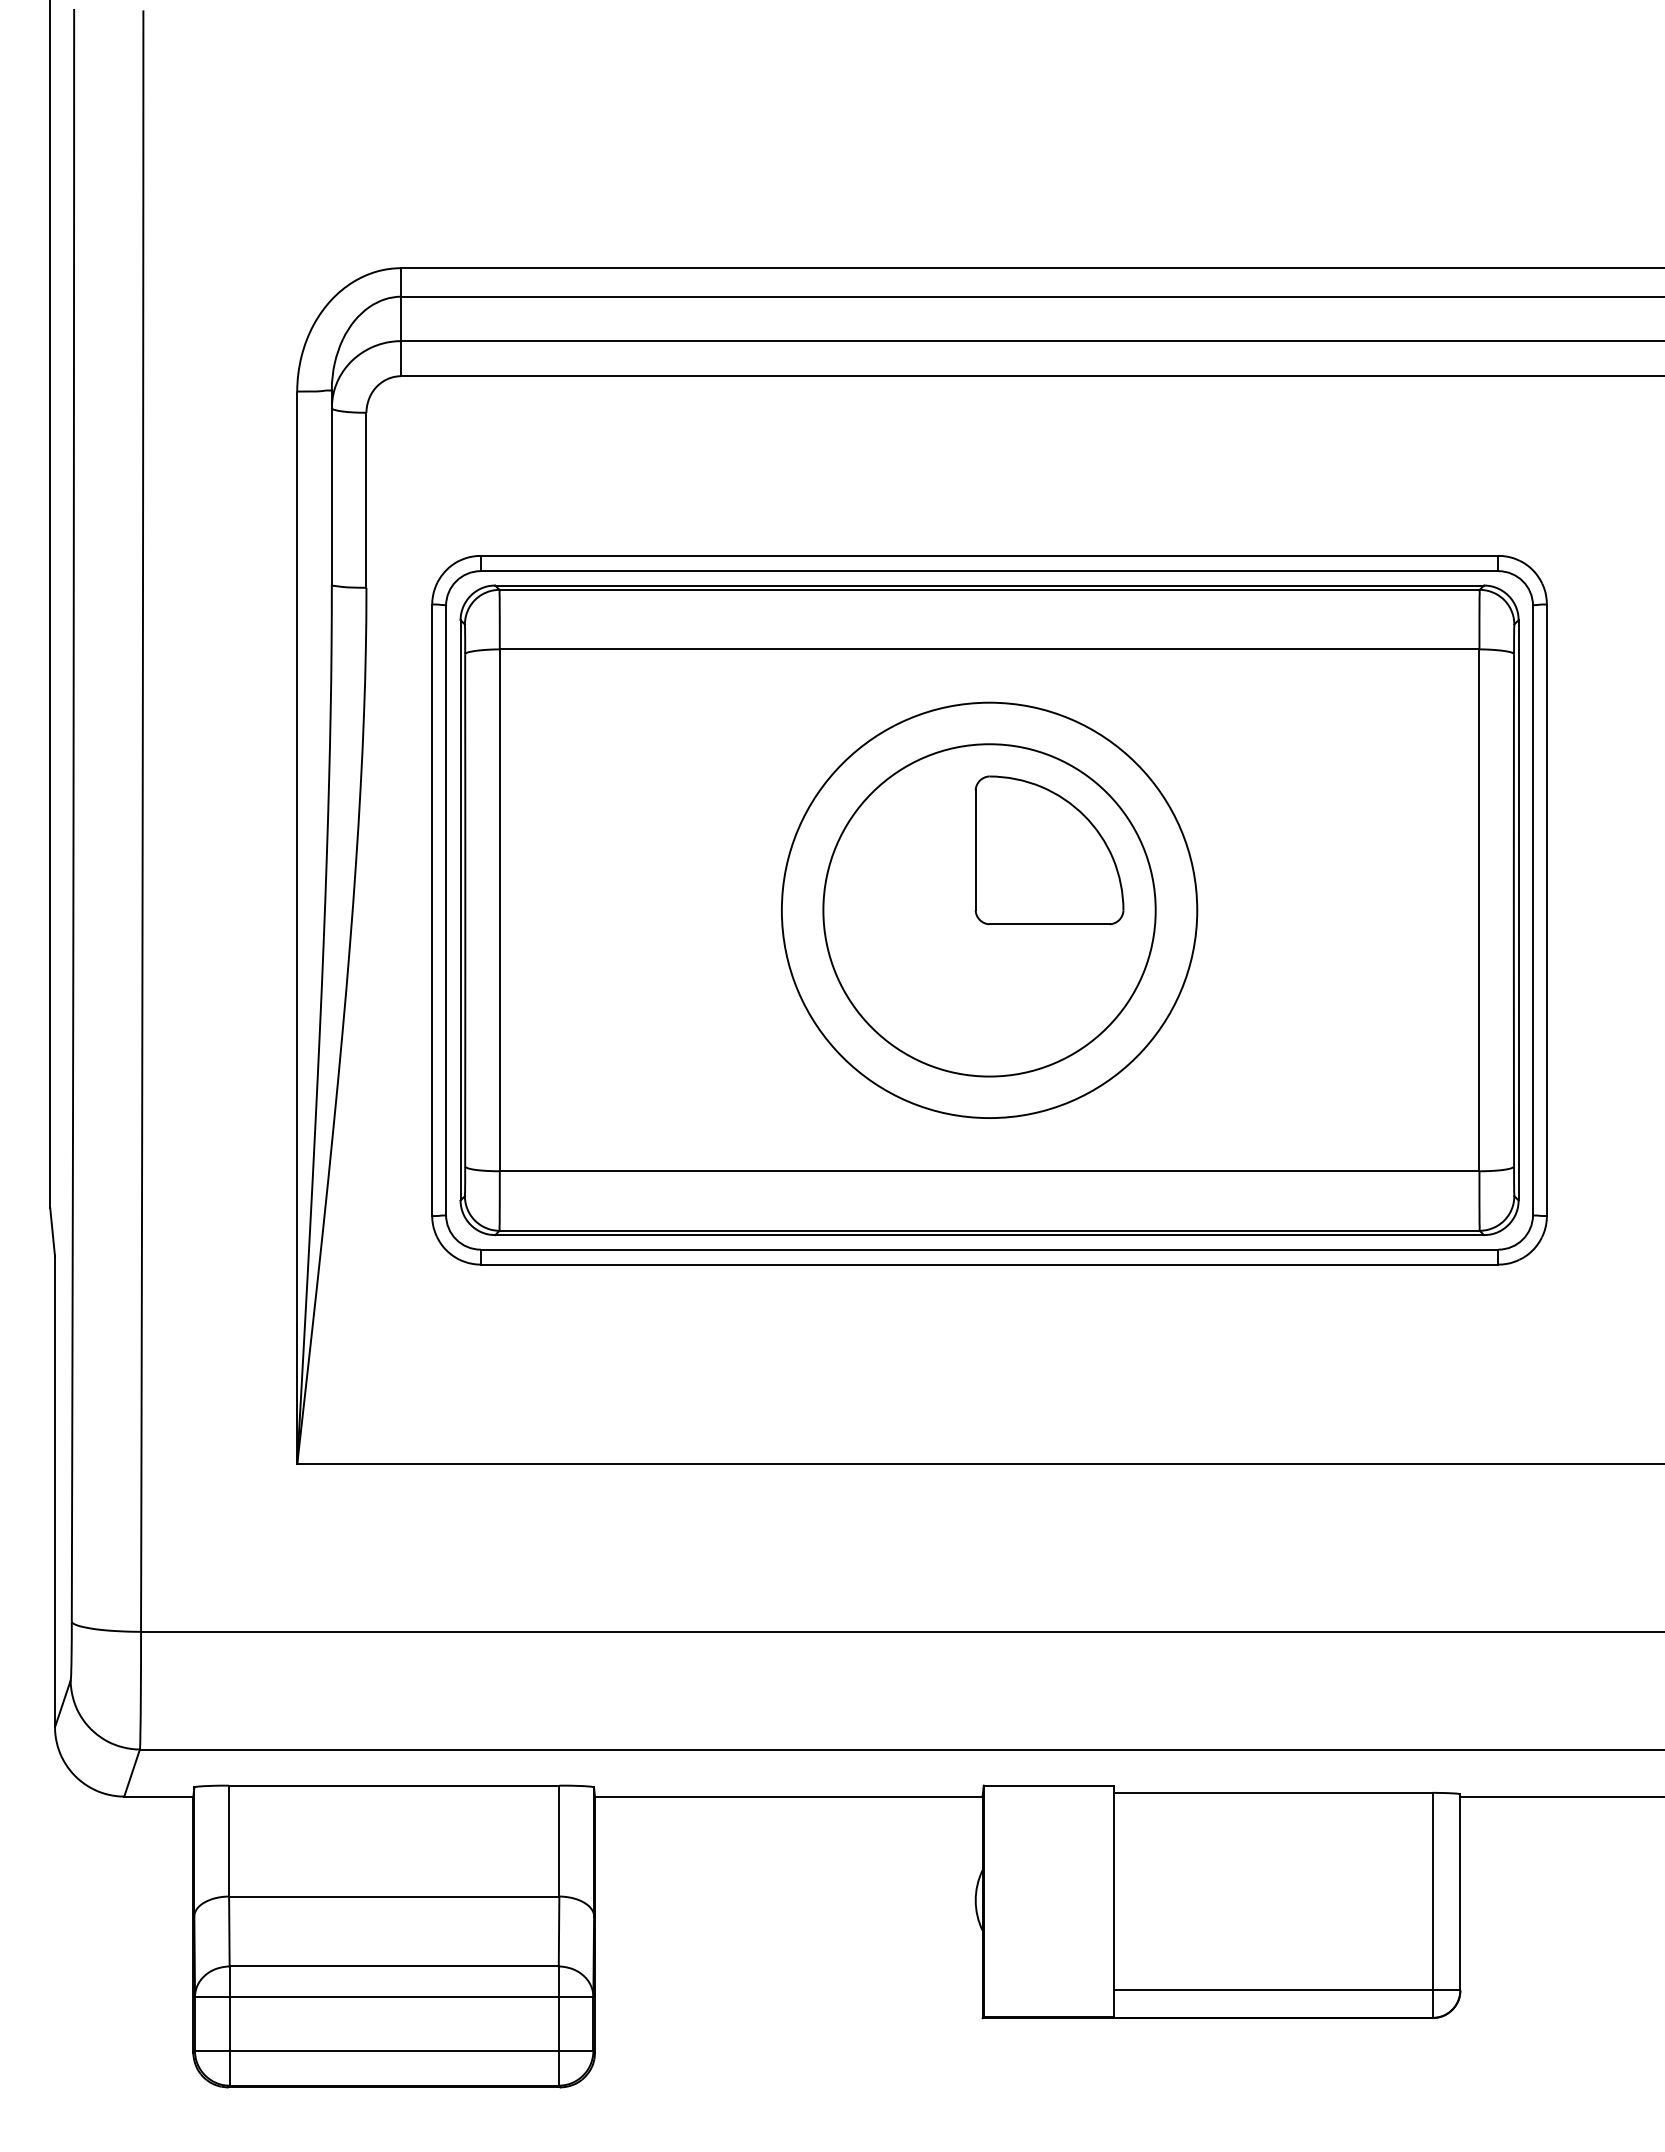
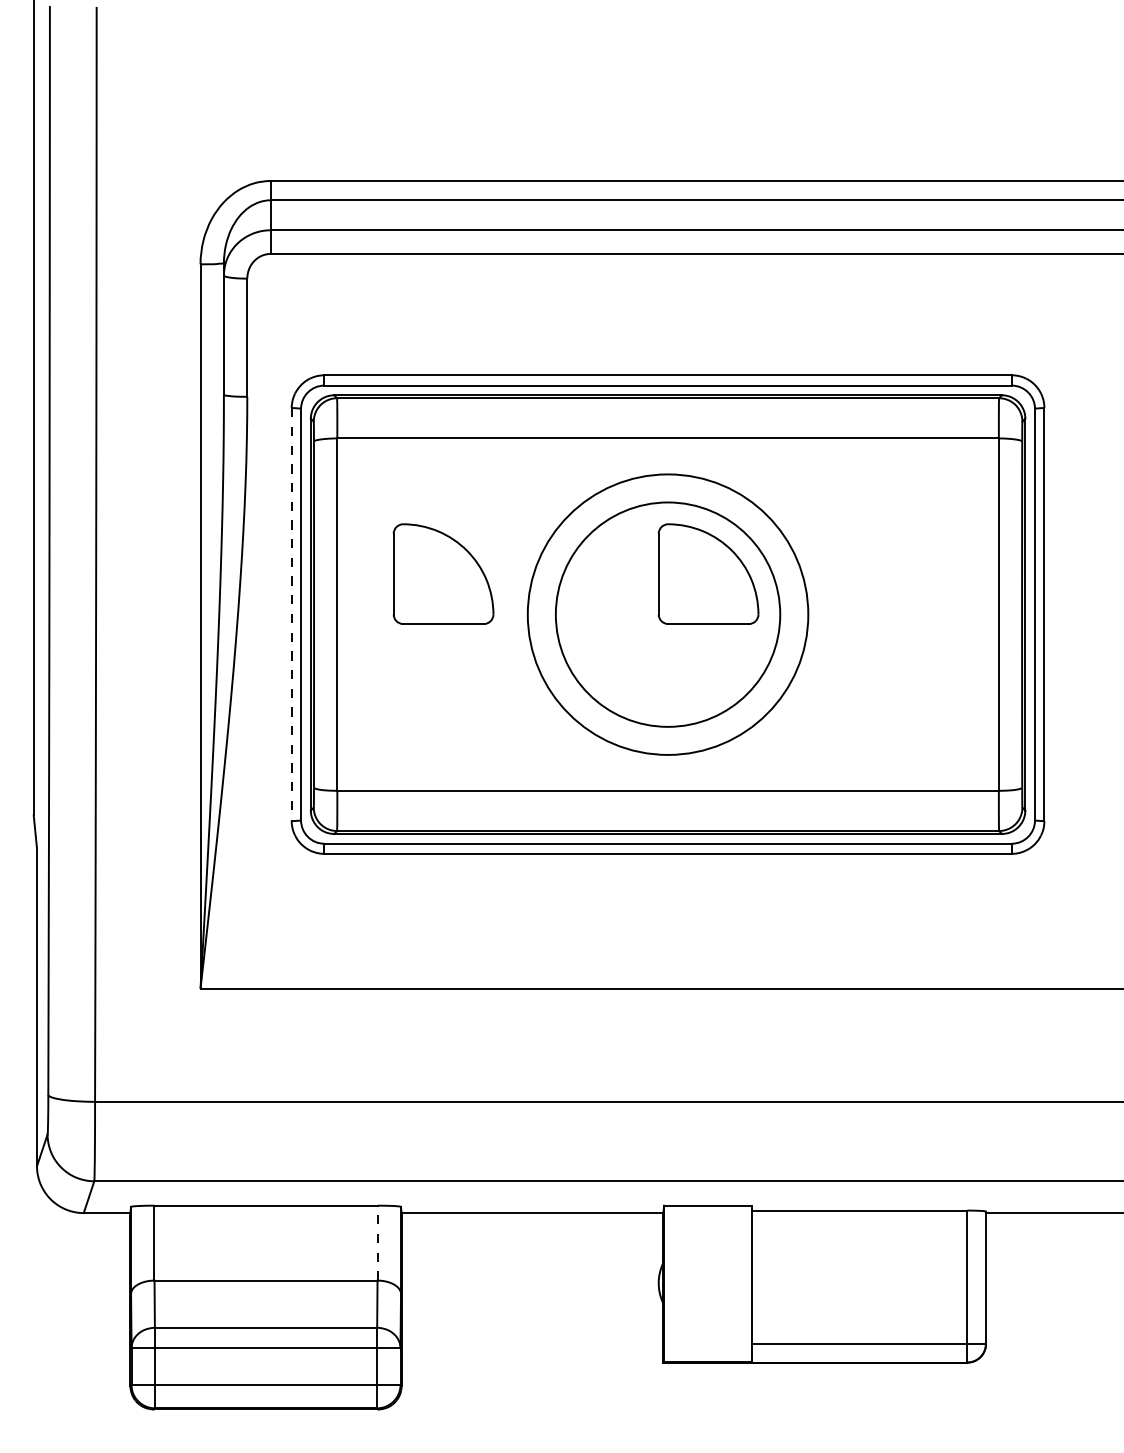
part: (657, 849) -> (443, 573), added
line: (431, 911) -> (291, 615), solid -> dashed
line: (559, 1840) -> (377, 1242), solid -> dashed

